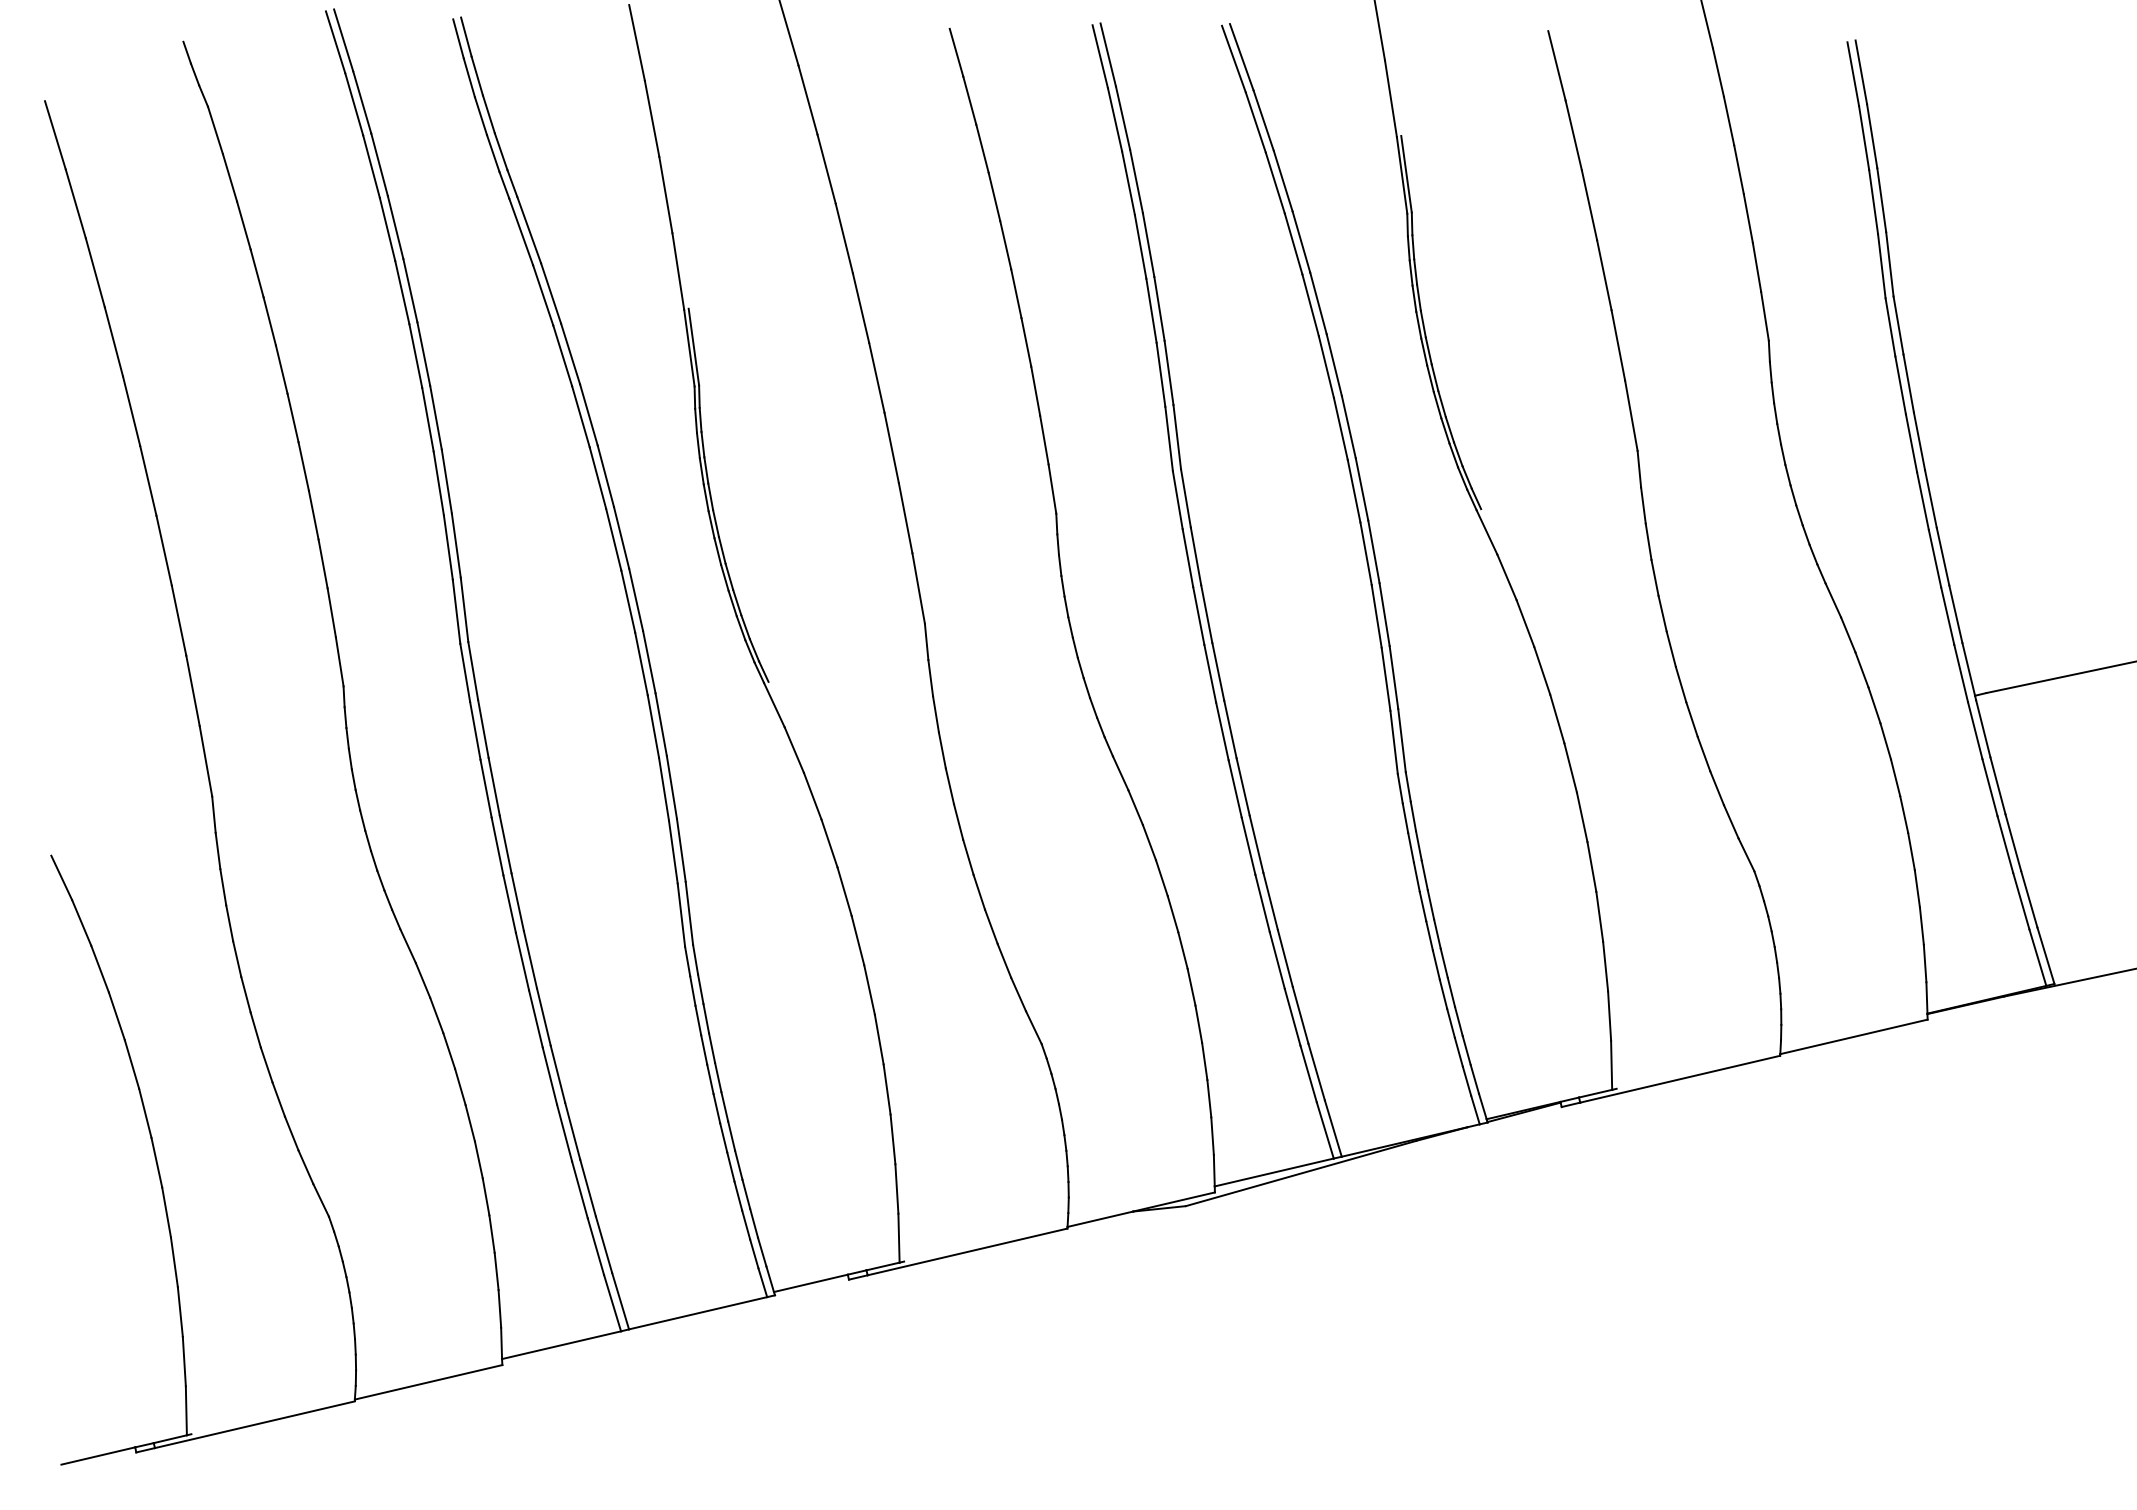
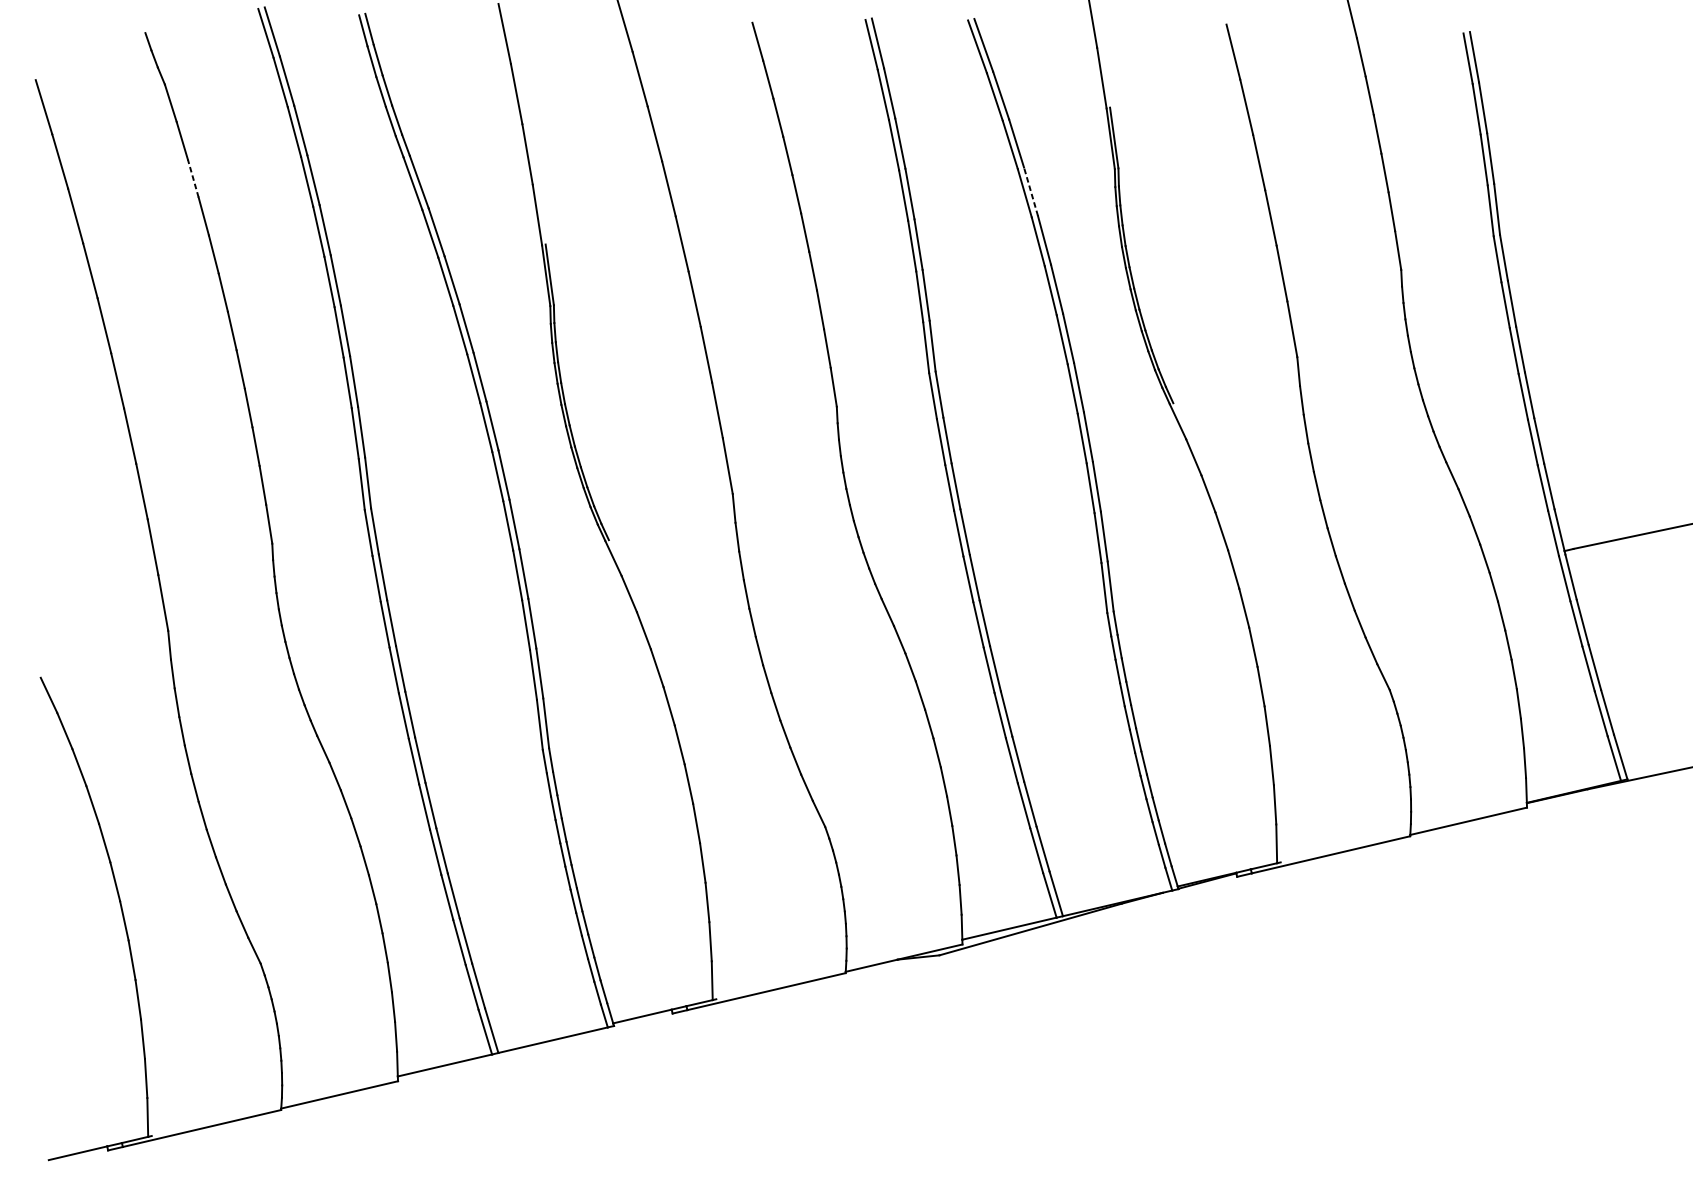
line: (243, 225) -> (193, 178), solid -> dashed
line: (1301, 242) -> (1031, 192), solid -> dashed

